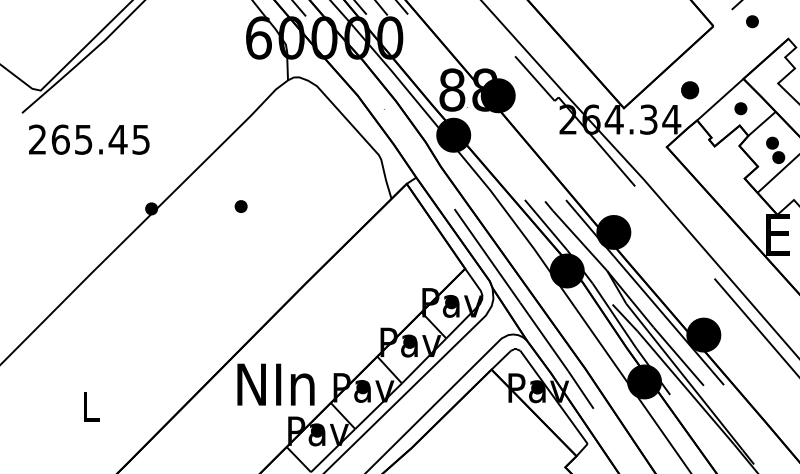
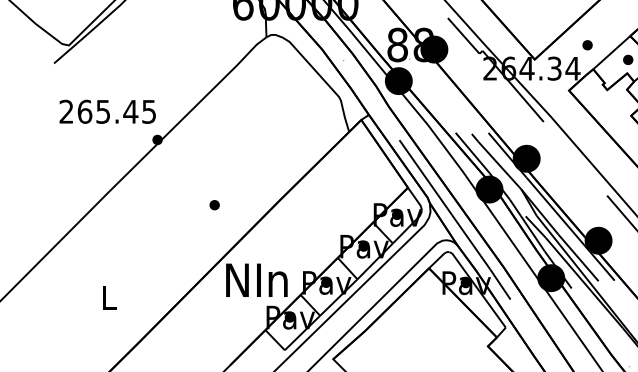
part: (689, 90) -> (587, 45), size x0.71
text: (89, 139) -> (107, 111), moved
part: (240, 206) -> (214, 205), moved

